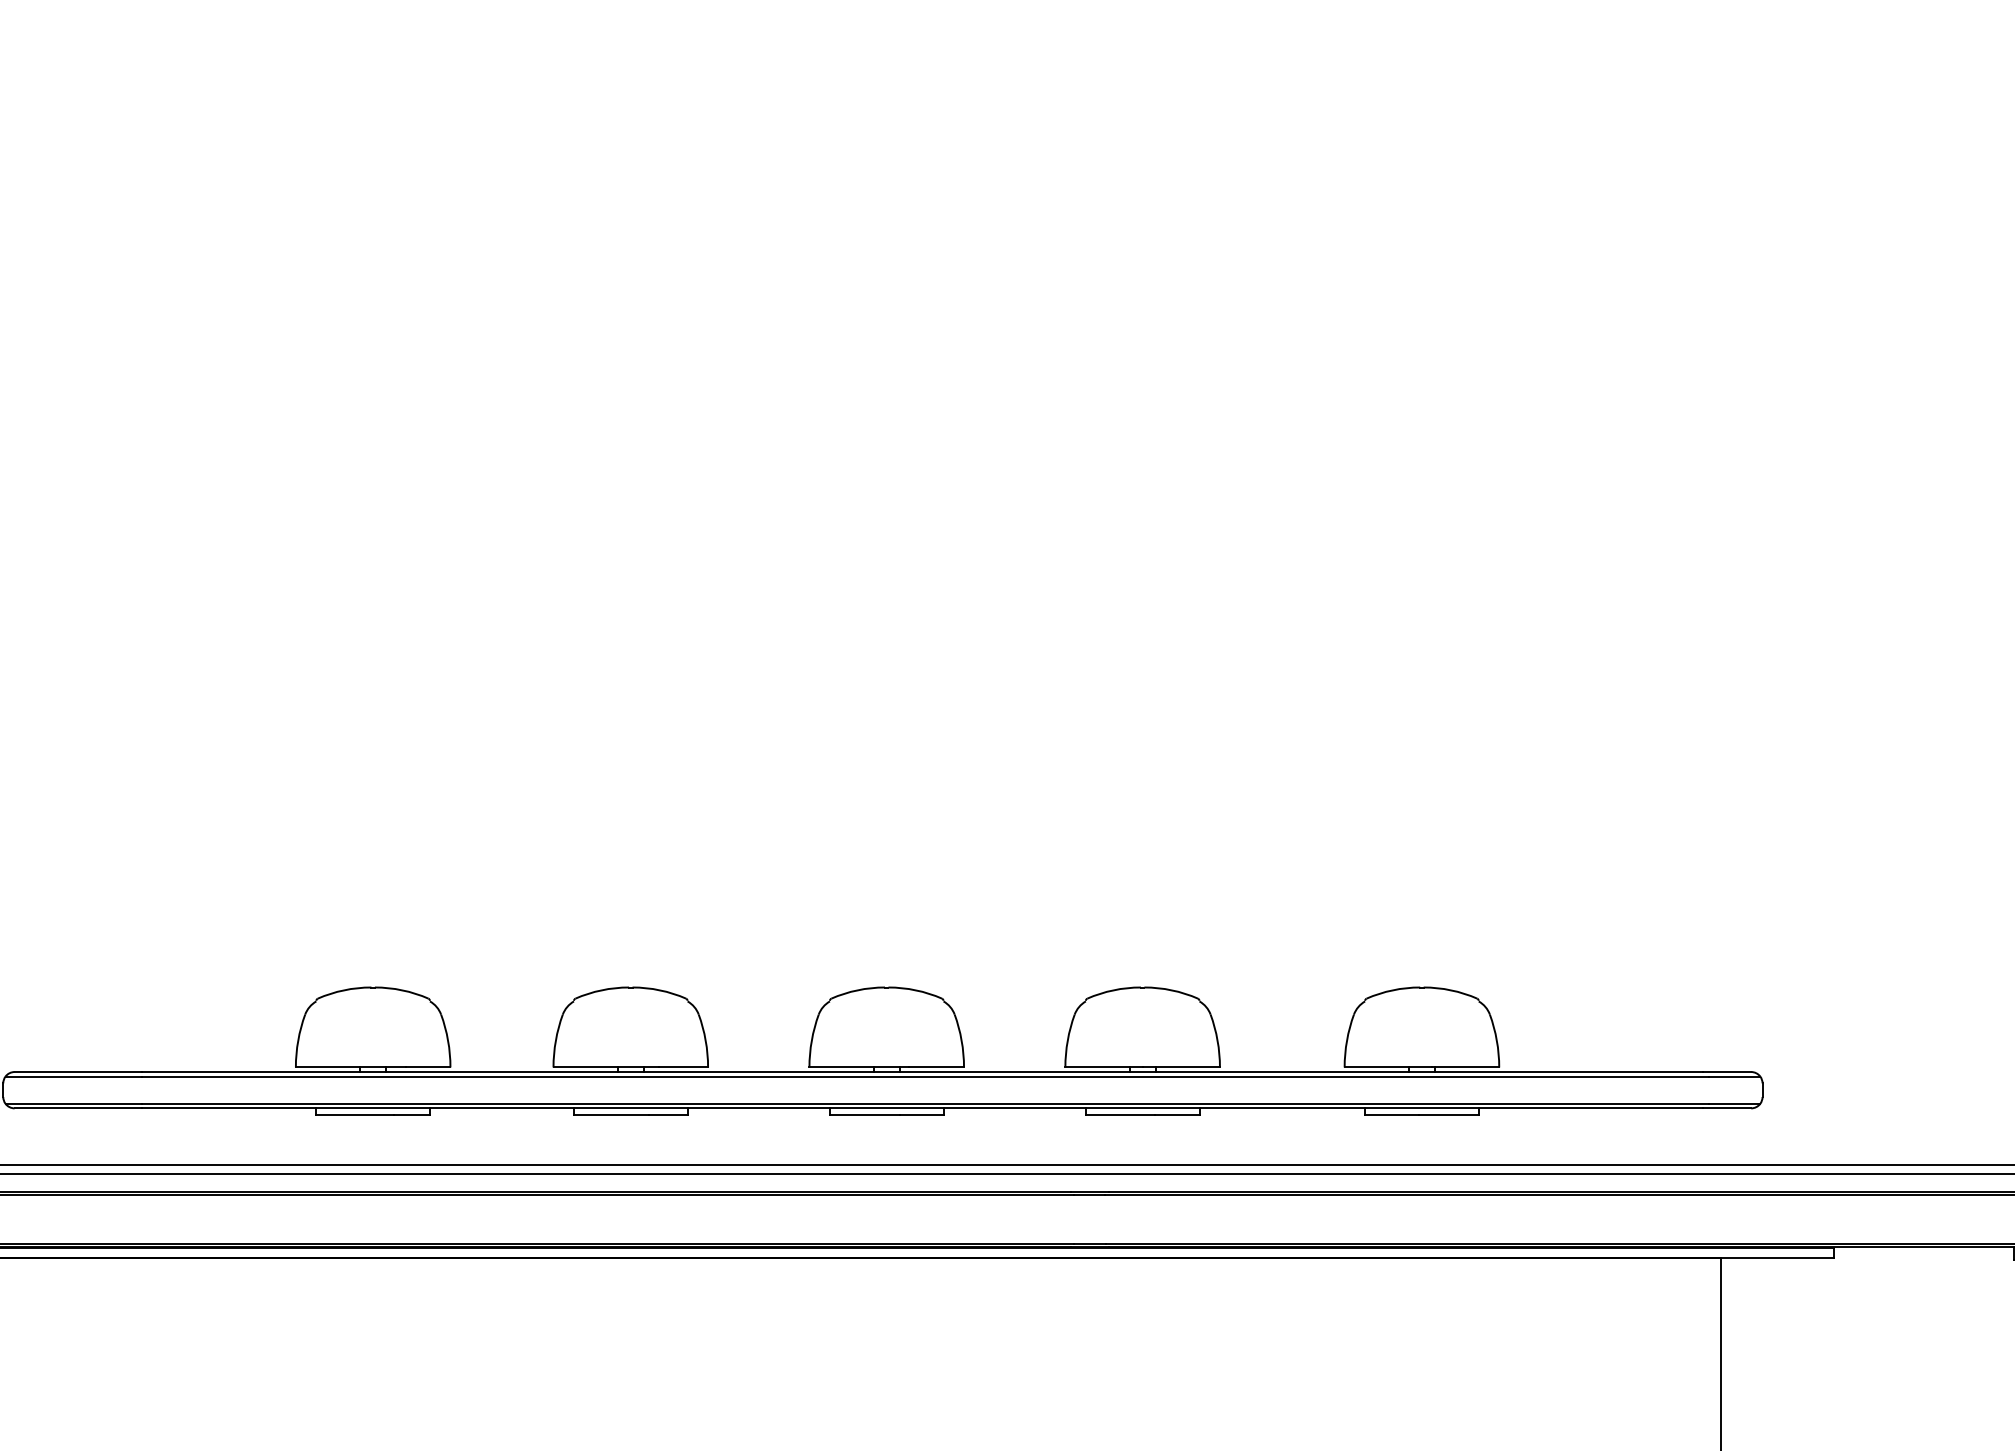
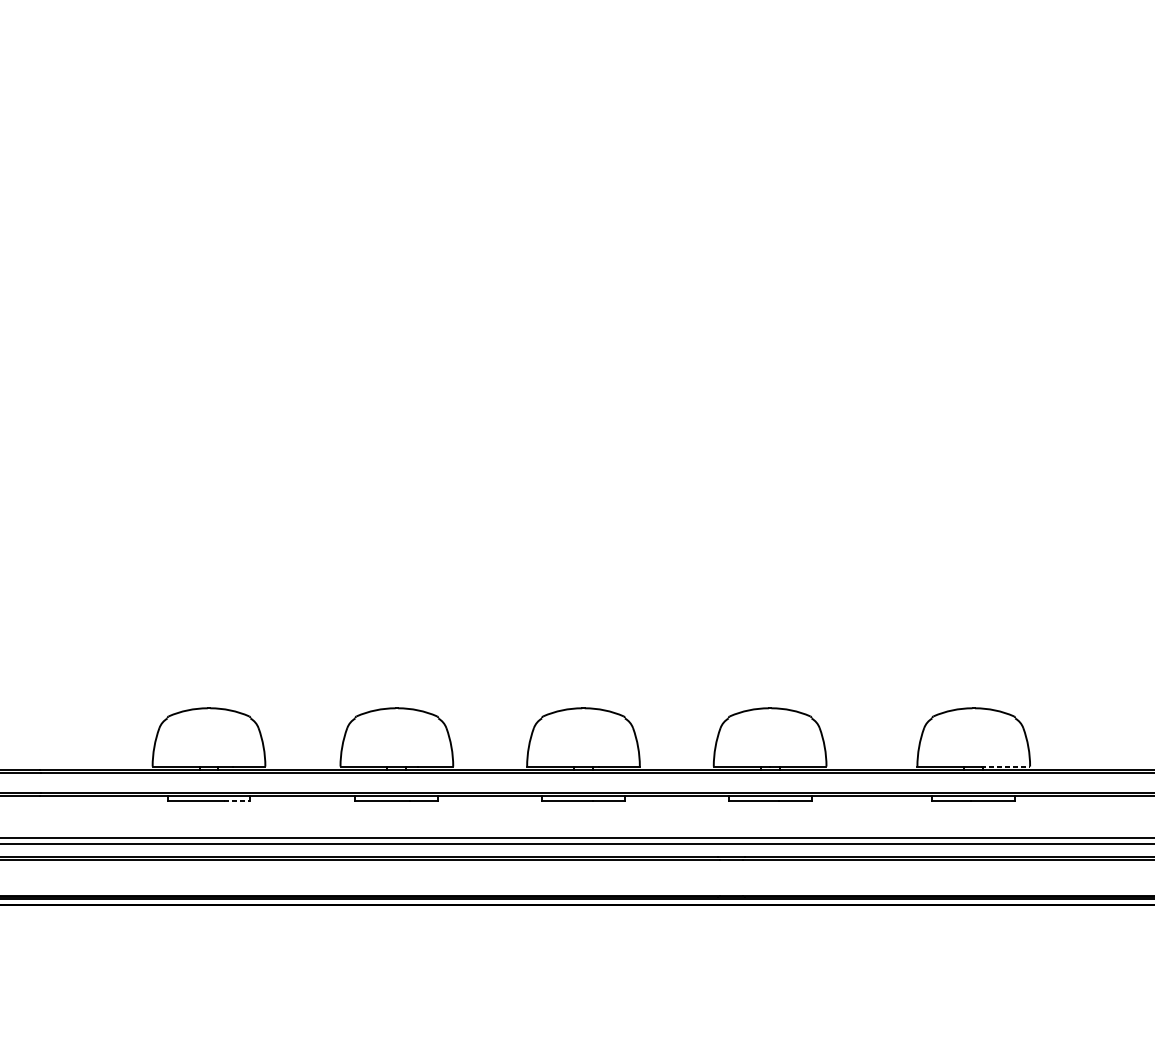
line: (1465, 1067) -> (1005, 766), solid -> dashed
line: (412, 1115) -> (237, 801), solid -> dashed

